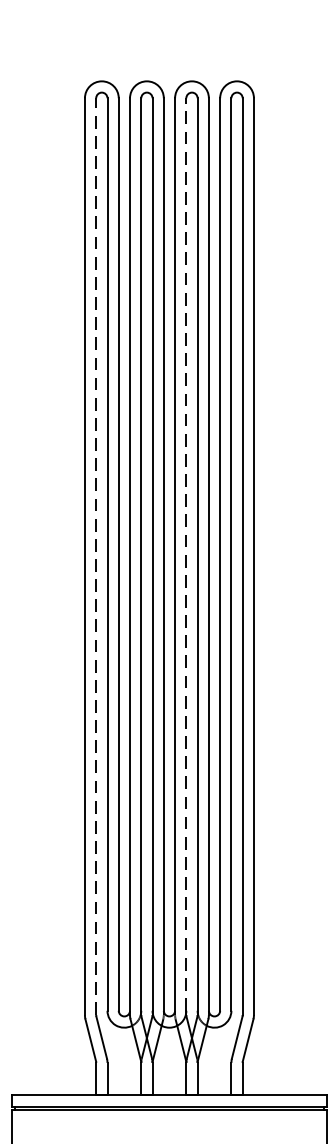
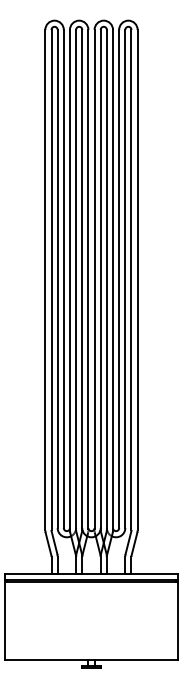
line: (185, 553) -> (100, 278), dashed -> solid
line: (96, 555) -> (51, 279), dashed -> solid

